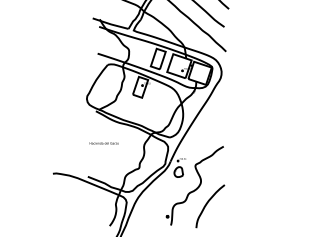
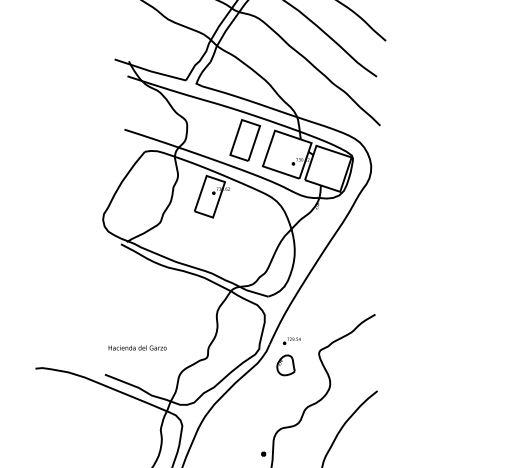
text: (103, 143) -> (136, 348), moved

